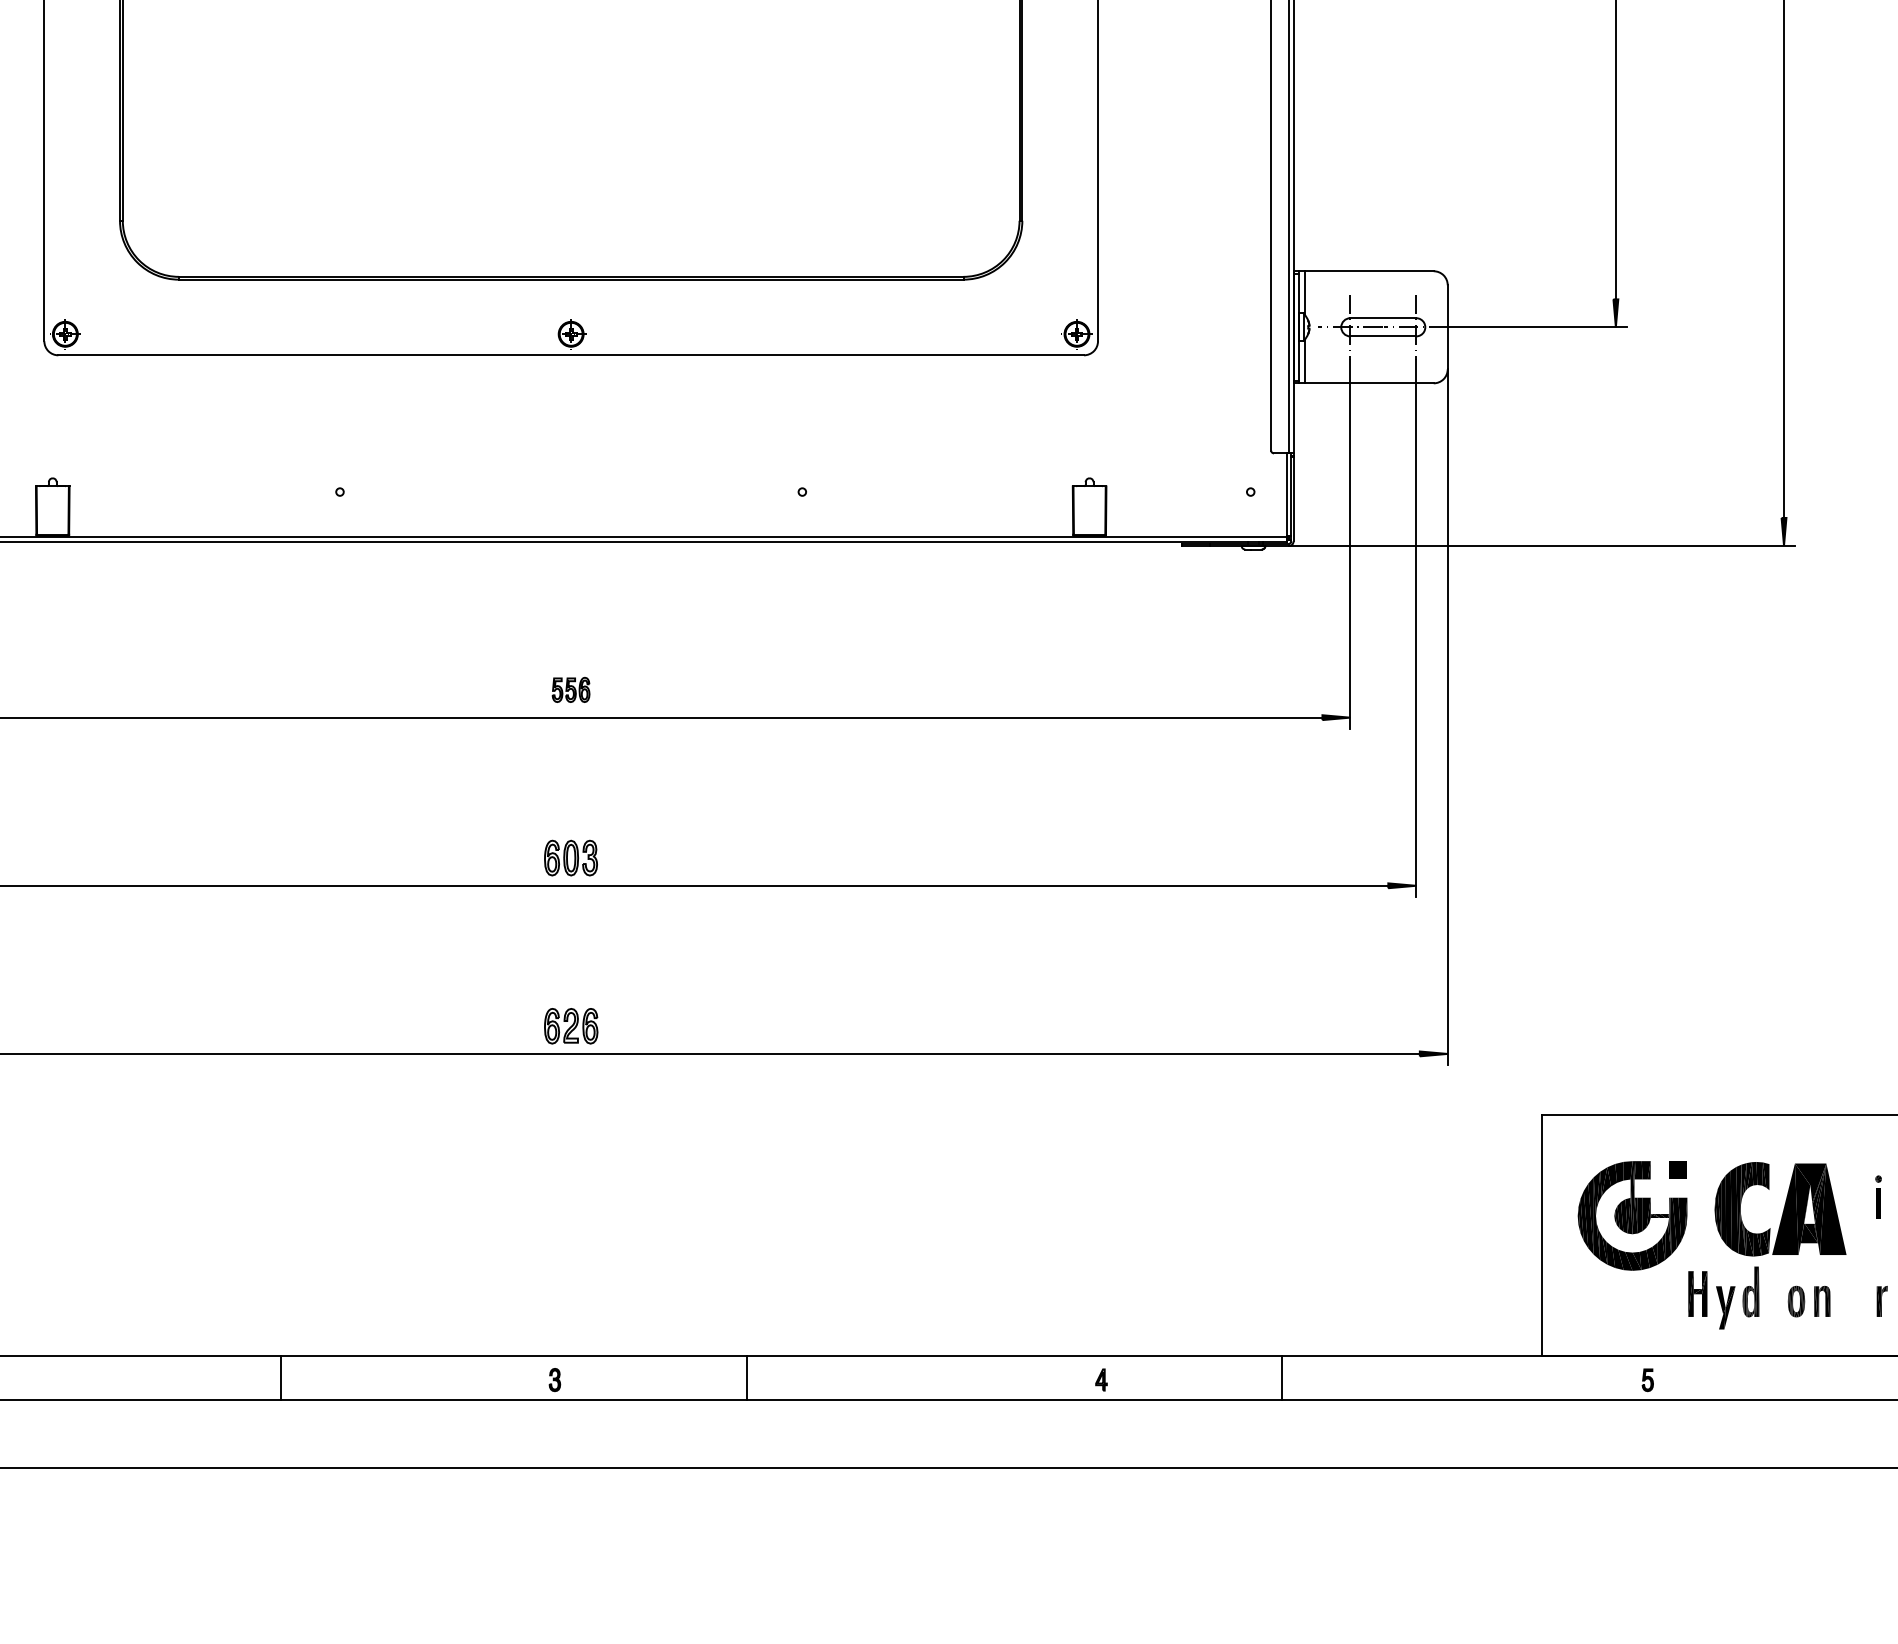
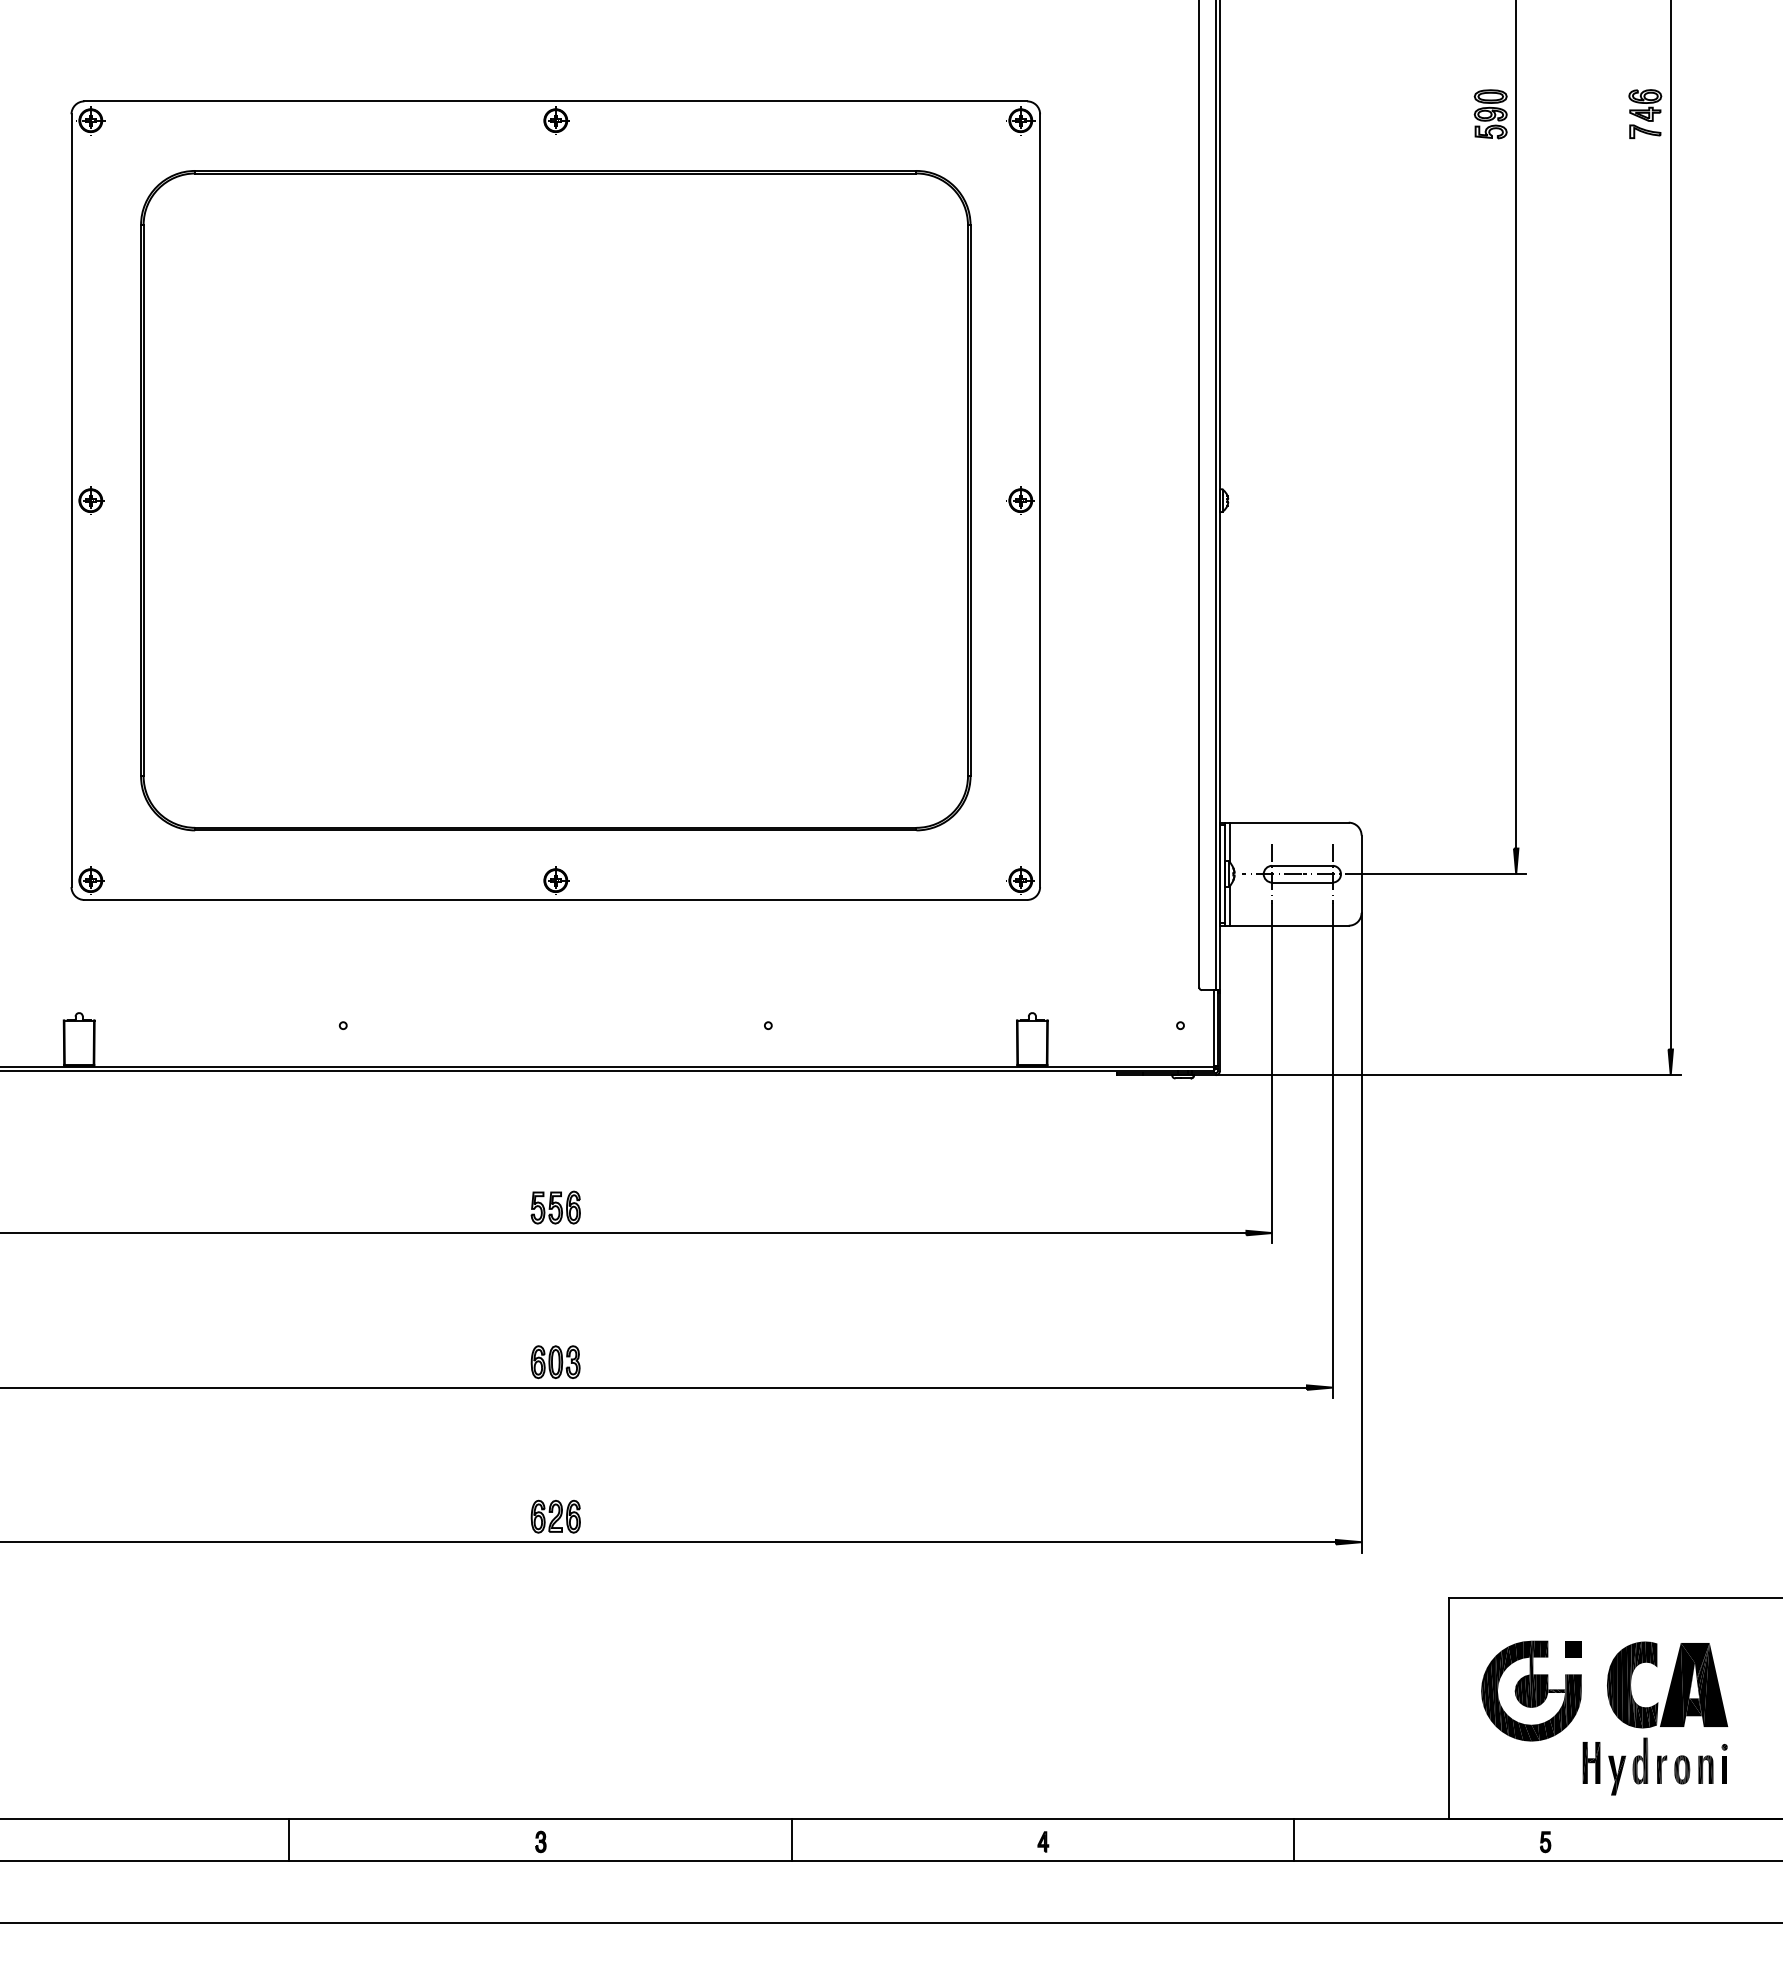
part: (570, 689) -> (555, 1207), size x1.43
part: (1878, 1196) -> (1724, 1763), moved
part: (1882, 1301) -> (1662, 1769), moved
line: (747, 1377) -> (791, 1839), moved
line: (1282, 1377) -> (1294, 1839), moved

